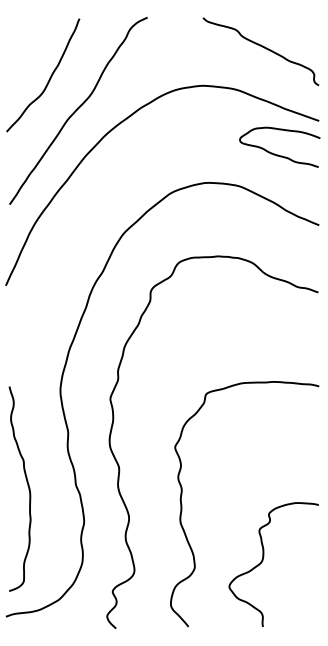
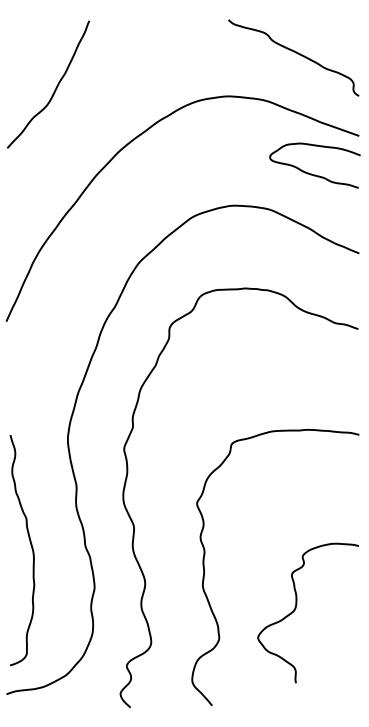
curve: (78, 109) -> (88, 123), removed
curve: (263, 560) -> (296, 608), moved

